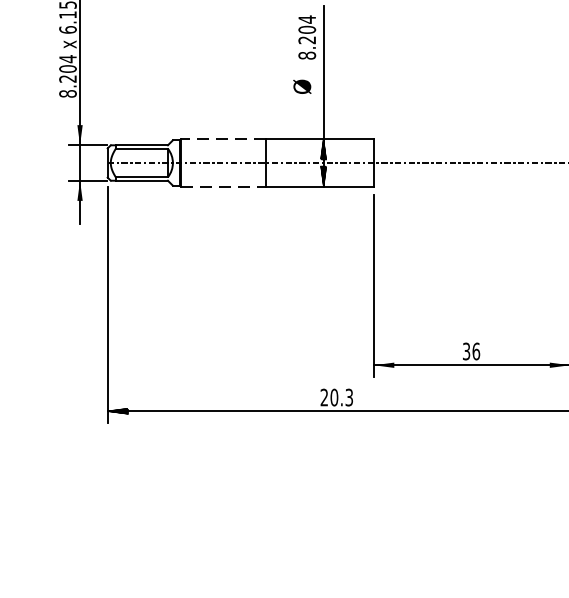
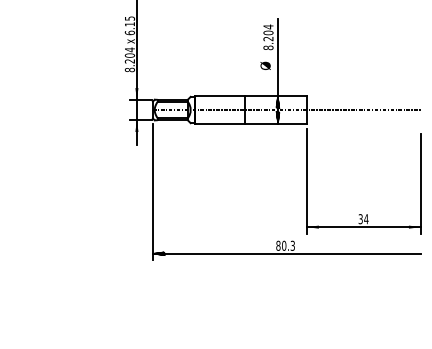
line: (222, 139) -> (219, 96), dashed -> solid
line: (222, 186) -> (219, 123), dashed -> solid
text: (476, 352) -> (366, 219), 36 -> 34
text: (324, 396) -> (278, 245), 20.3 -> 80.3

